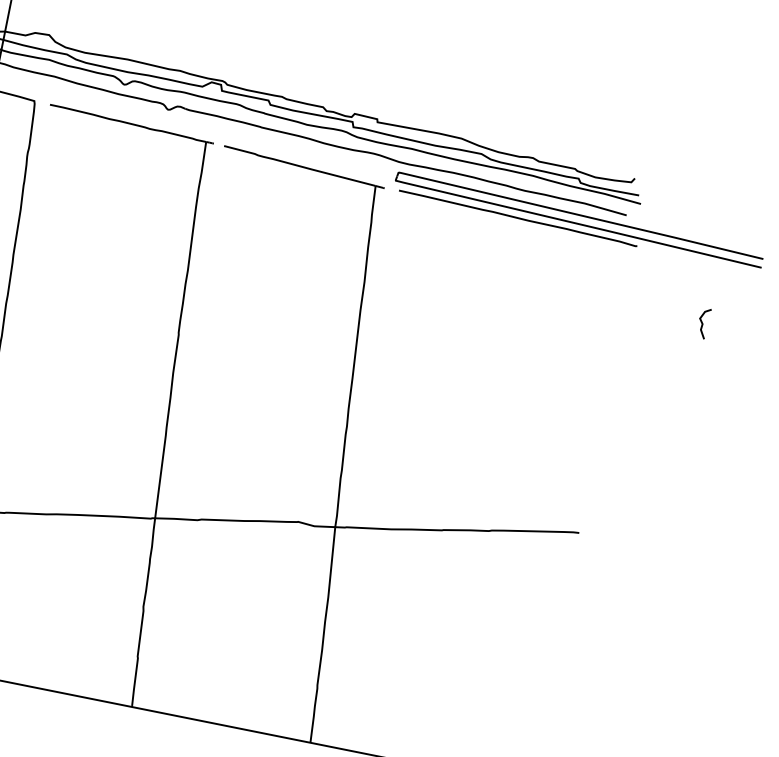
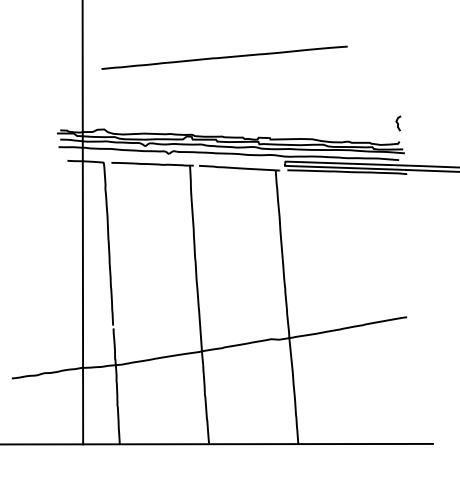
curve: (703, 323) -> (398, 123), moved

